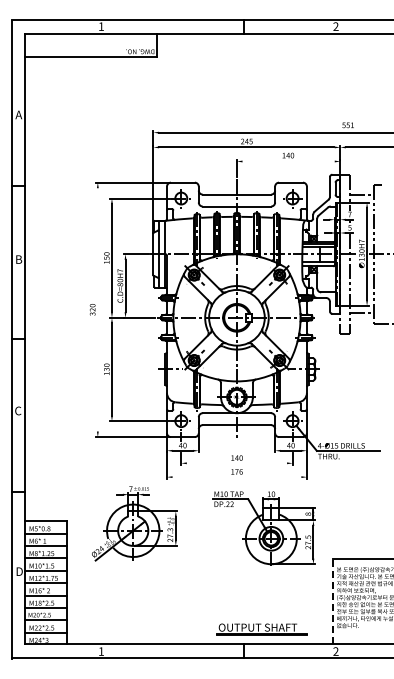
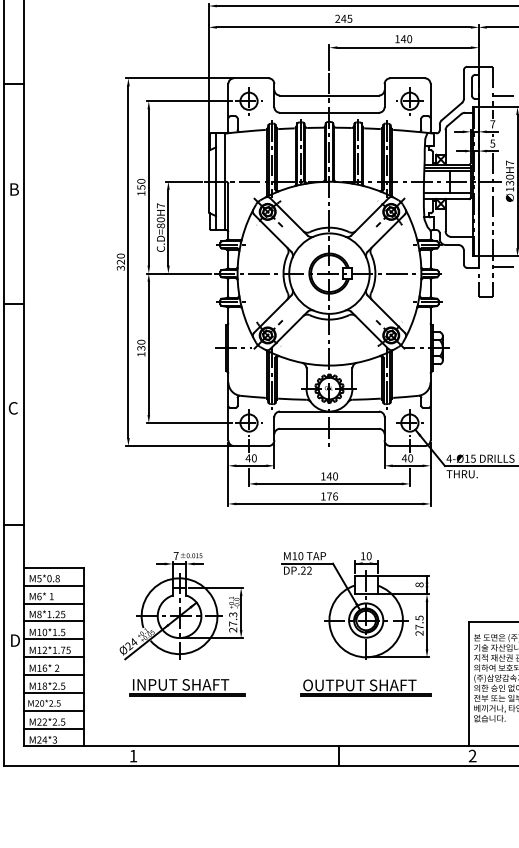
line: (287, 161) -> (402, 47), added
line: (97, 309) -> (127, 261), added
line: (236, 463) -> (328, 484), added
line: (236, 477) -> (328, 504), added
part: (134, 523) -> (181, 605), moved
part: (263, 528) -> (354, 605), moved
line: (333, 601) -> (469, 683), dashed -> solid
part: (138, 604) -> (187, 688), added
part: (261, 629) -> (364, 688), moved

